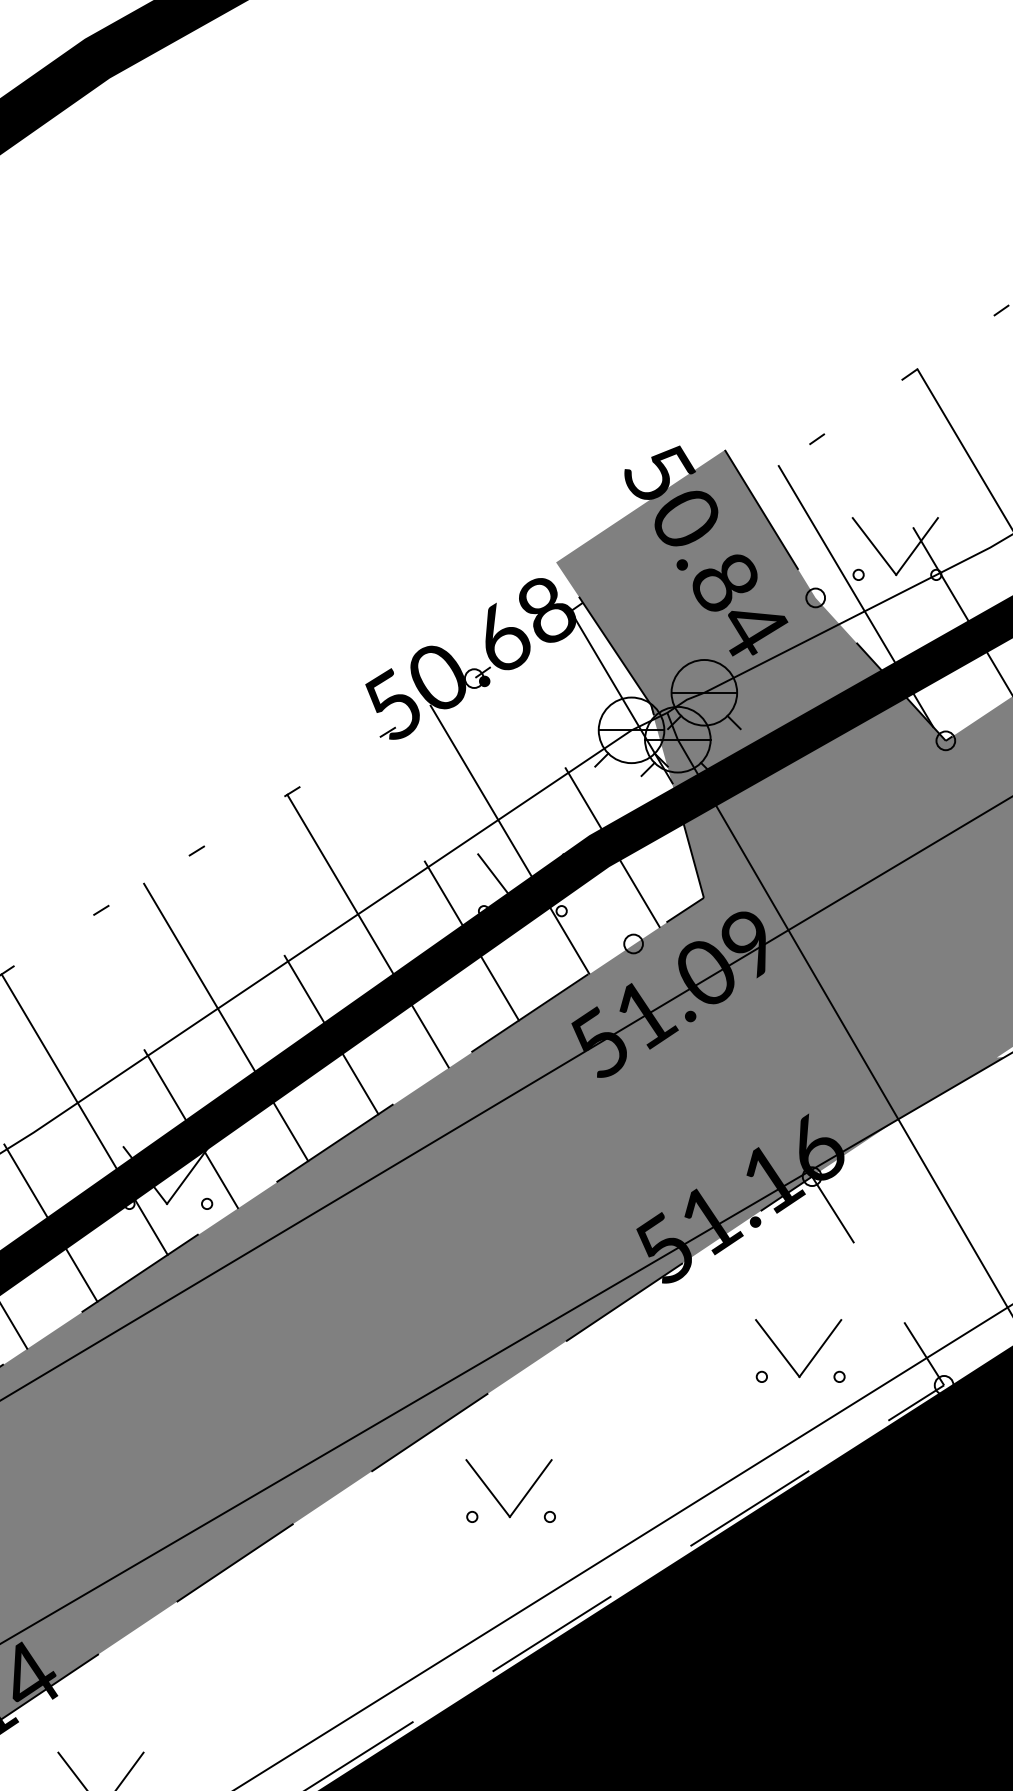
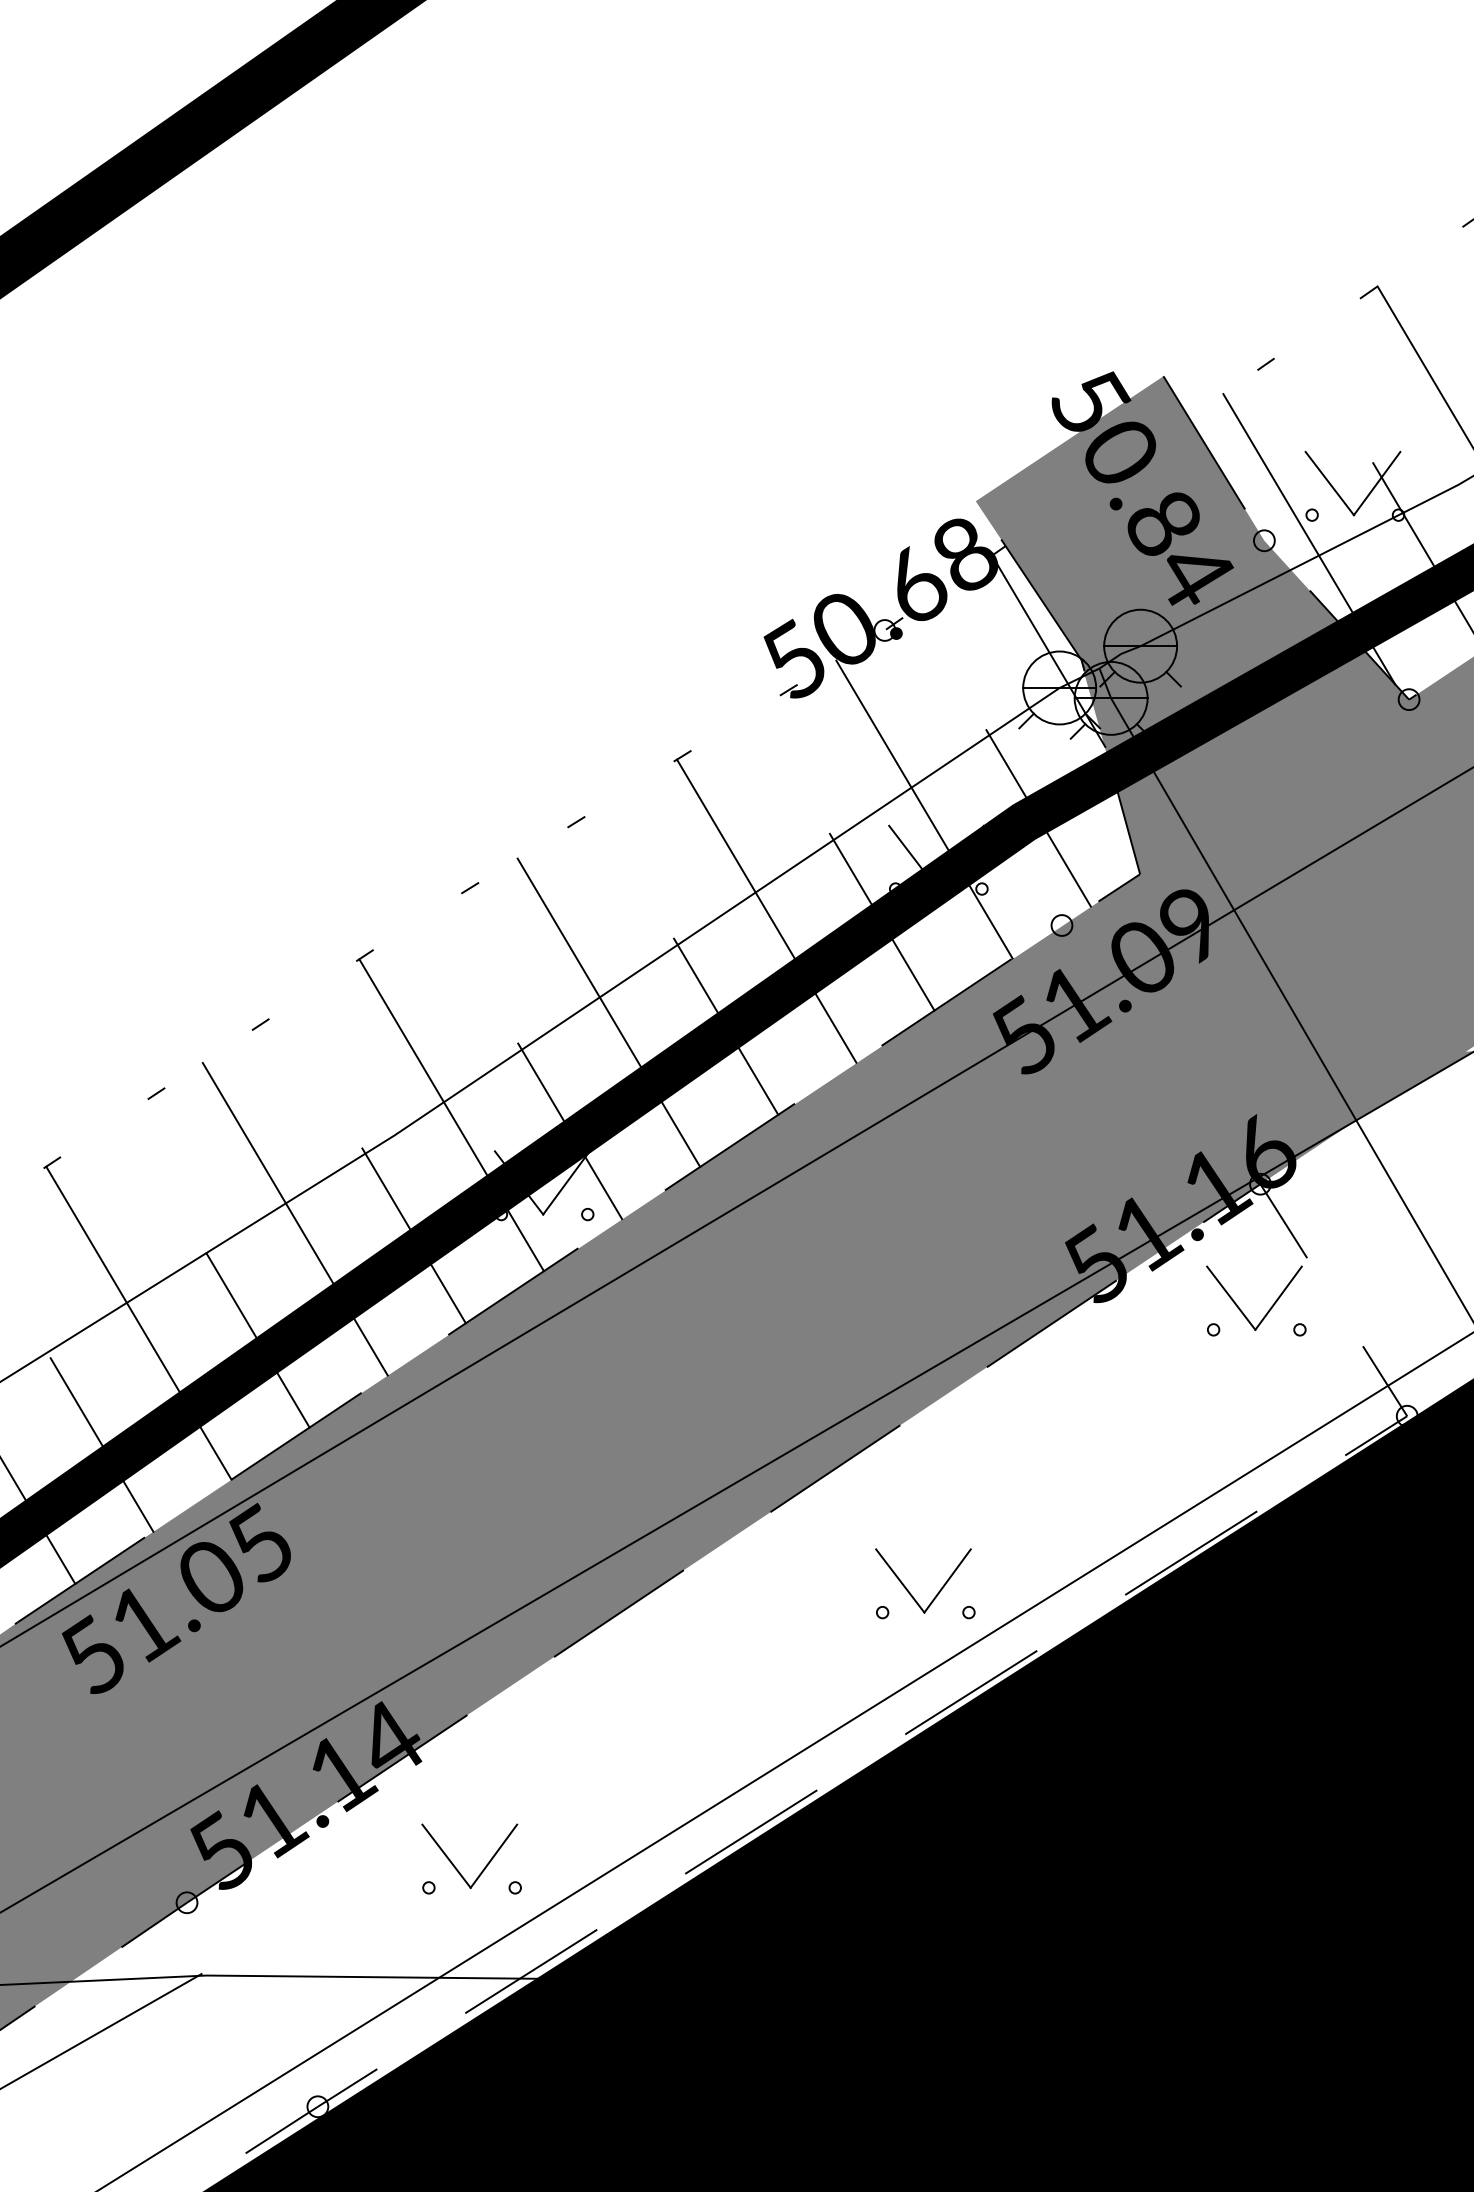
part: (812, 1357) -> (1269, 1308), moved
part: (522, 1498) -> (938, 1591), moved

